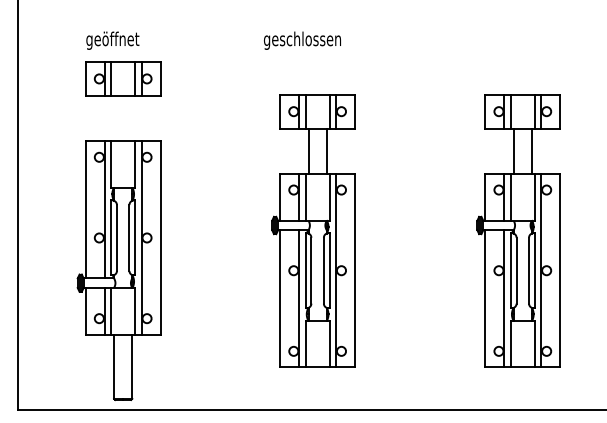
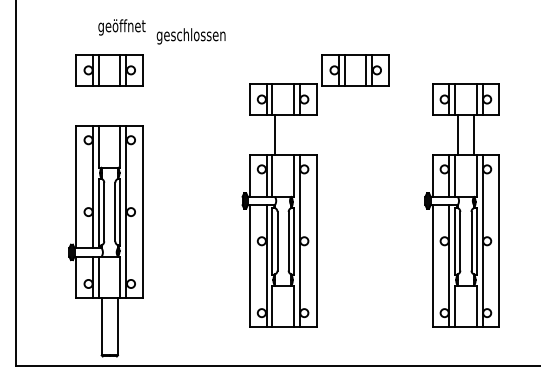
text: (112, 40) -> (121, 27), moved
text: (302, 40) -> (191, 36), moved
part: (399, 78) -> (356, 69), added
line: (326, 151) -> (290, 135), removed

